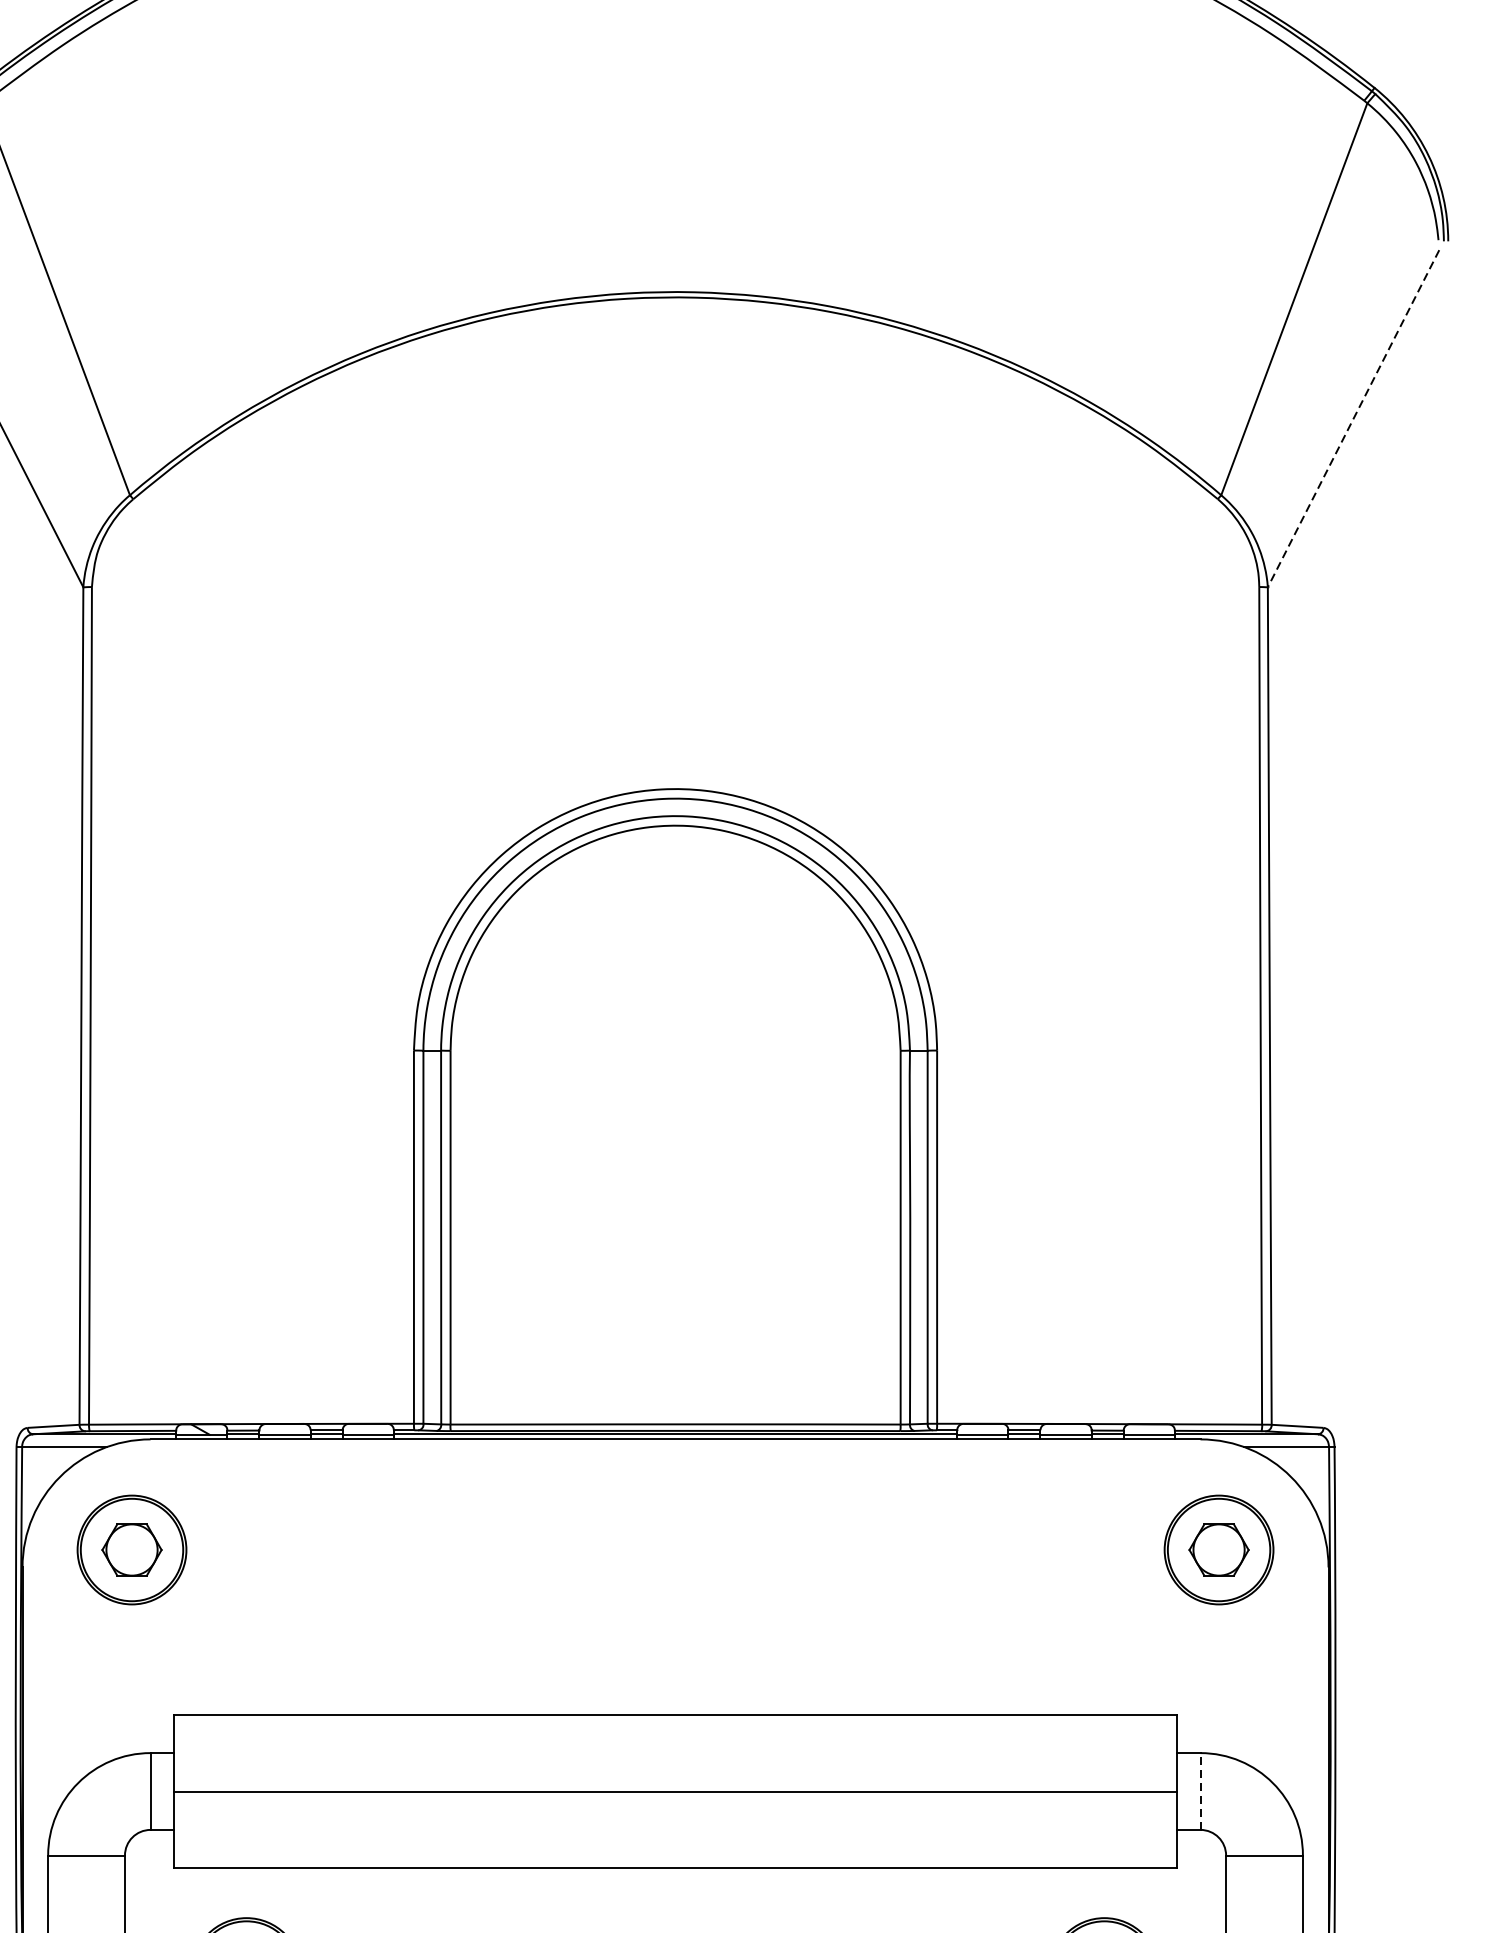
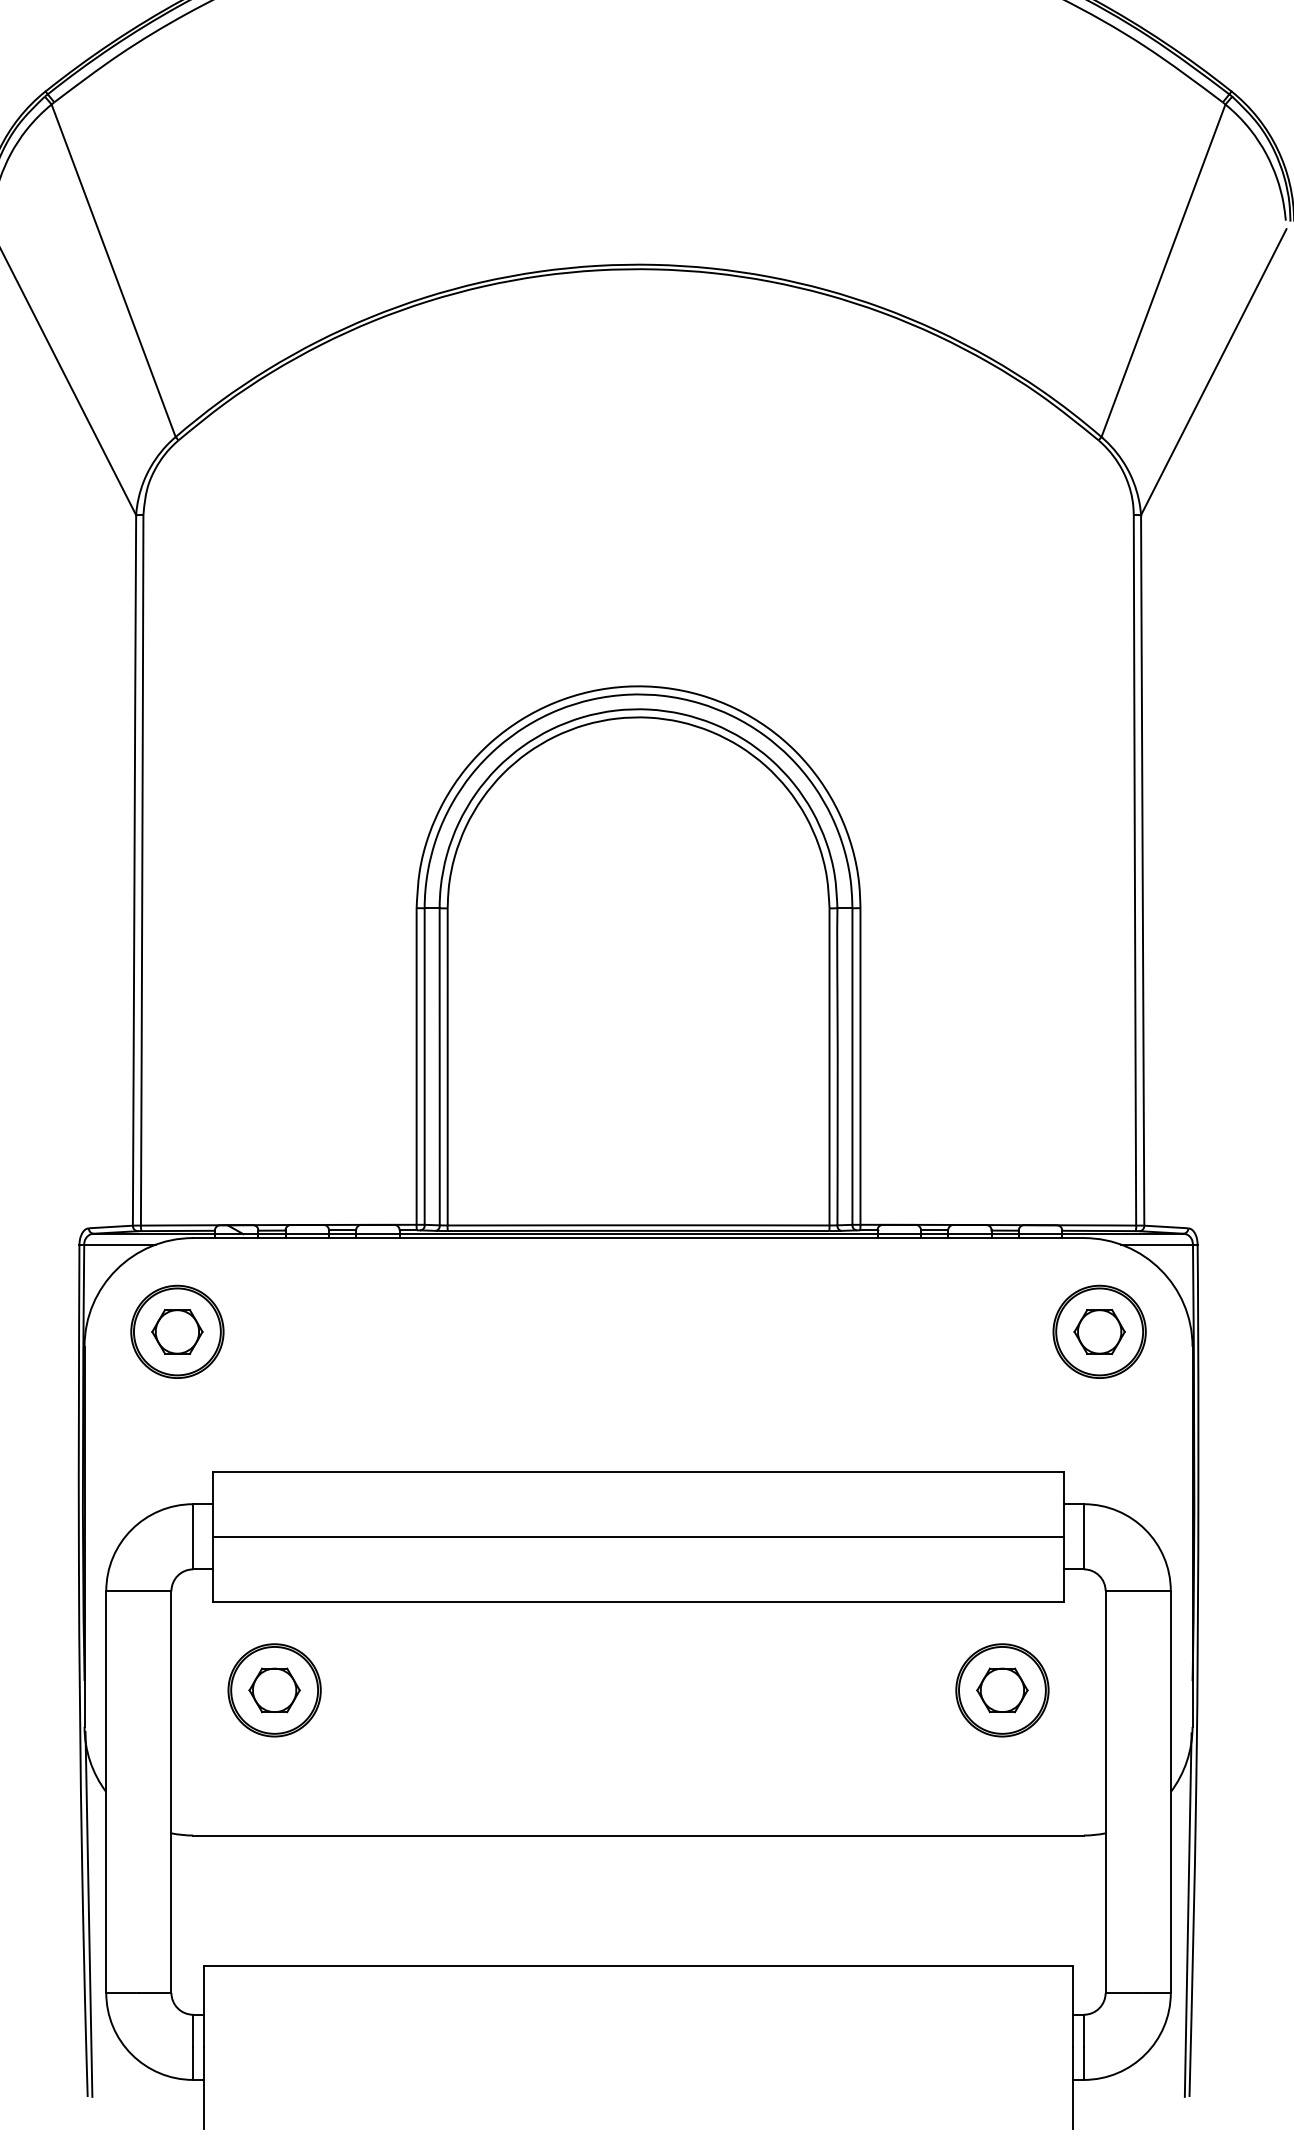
line: (1353, 419) -> (1213, 372), dashed -> solid
line: (1200, 1791) -> (1083, 1536), dashed -> solid

